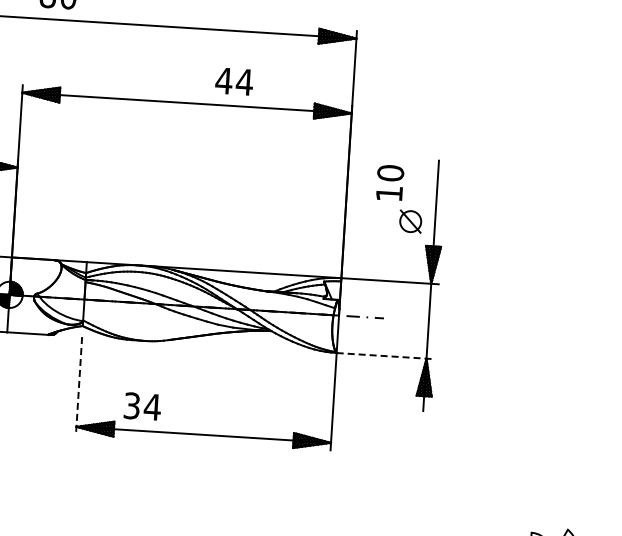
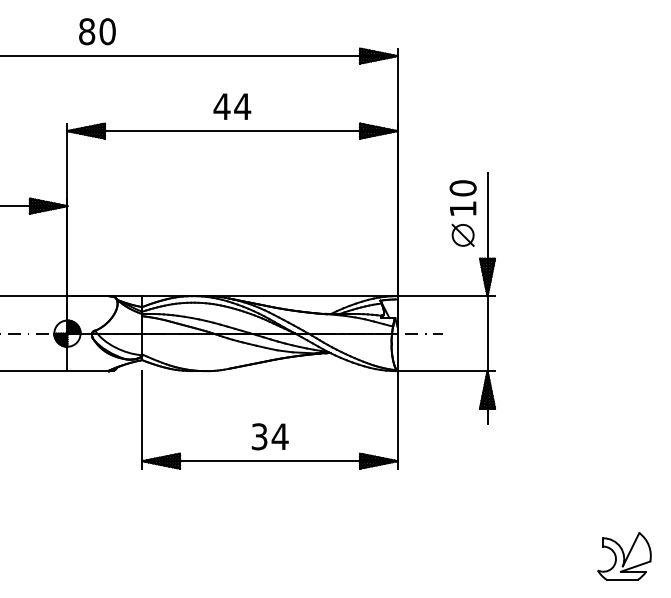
text: (234, 81) -> (232, 106), moved
text: (389, 182) -> (462, 197), moved
line: (385, 356) -> (446, 371), dashed -> solid
line: (79, 385) -> (142, 419), dashed -> solid
text: (141, 406) -> (269, 436), moved

